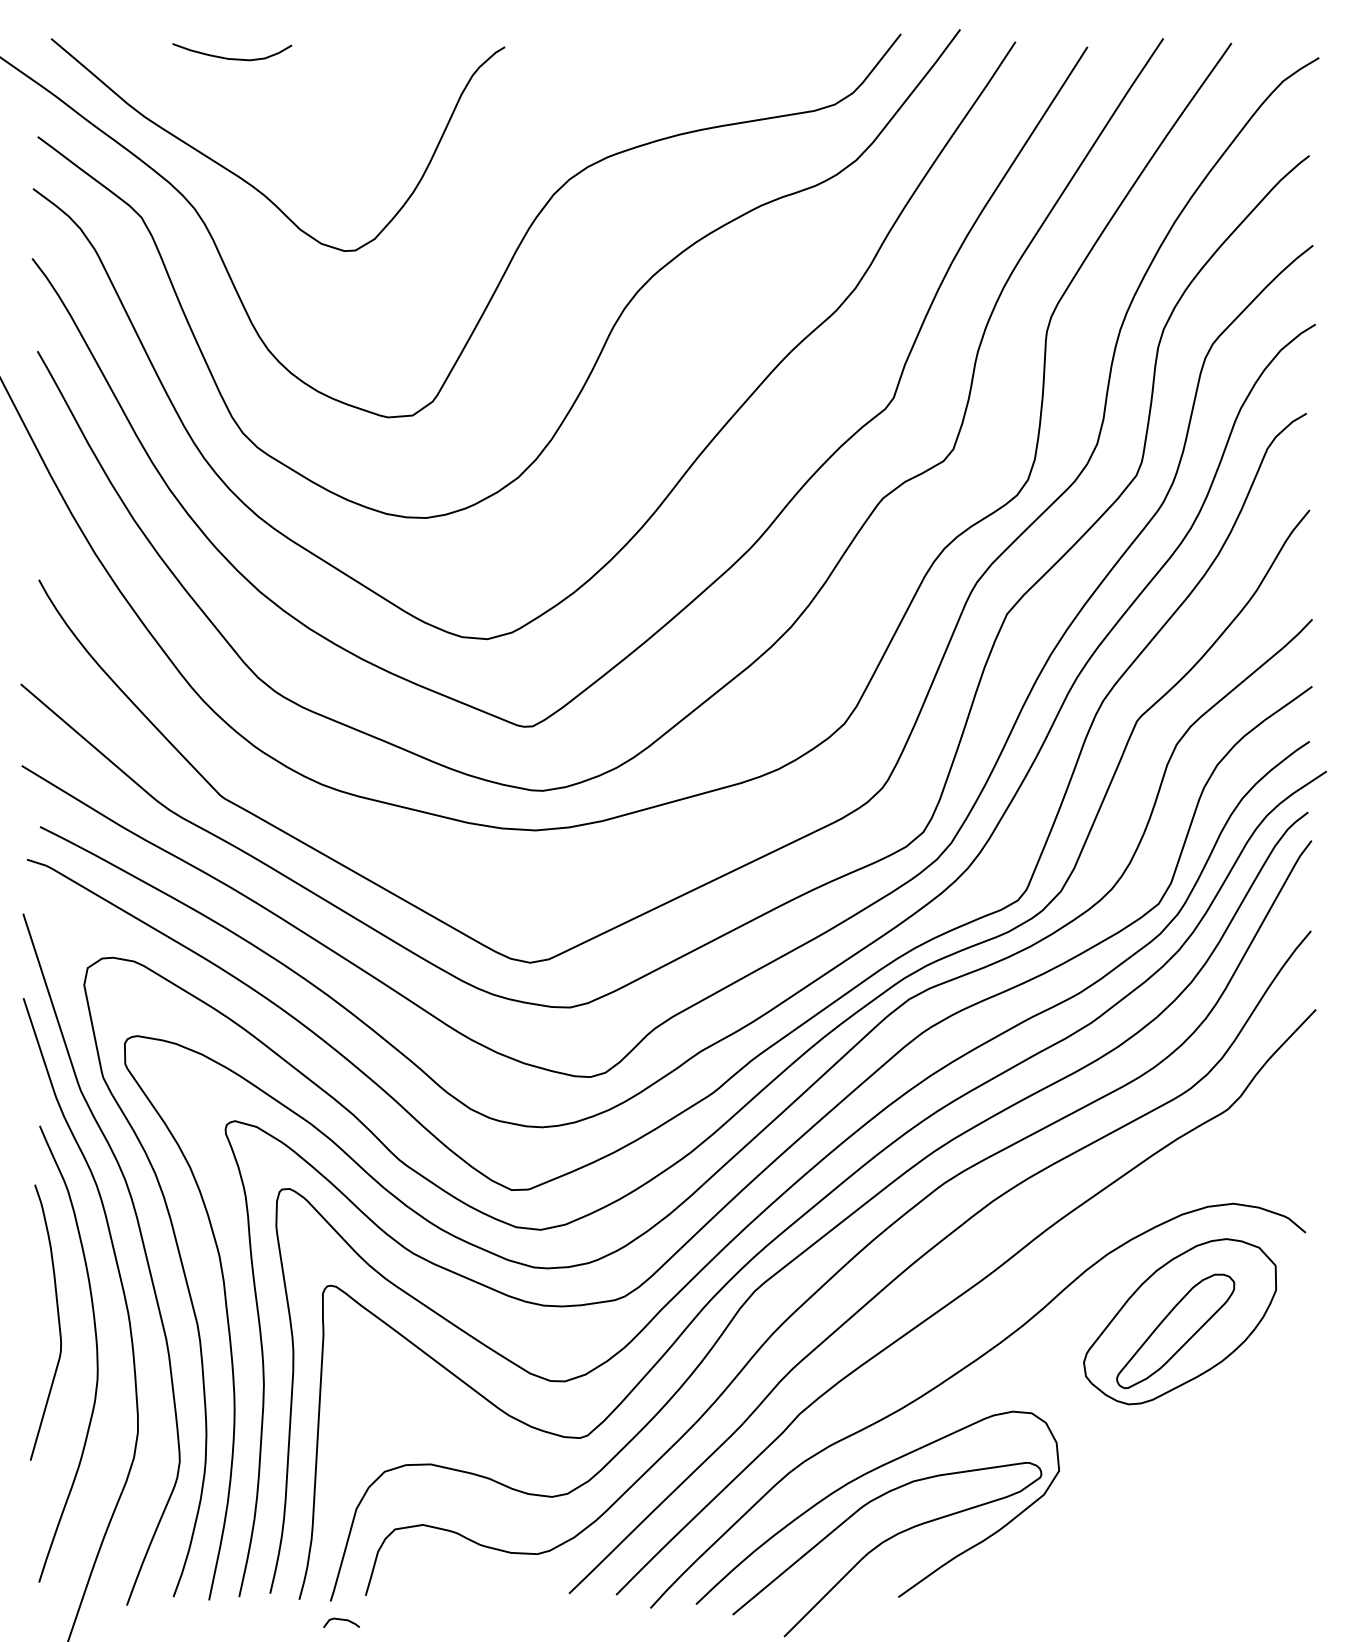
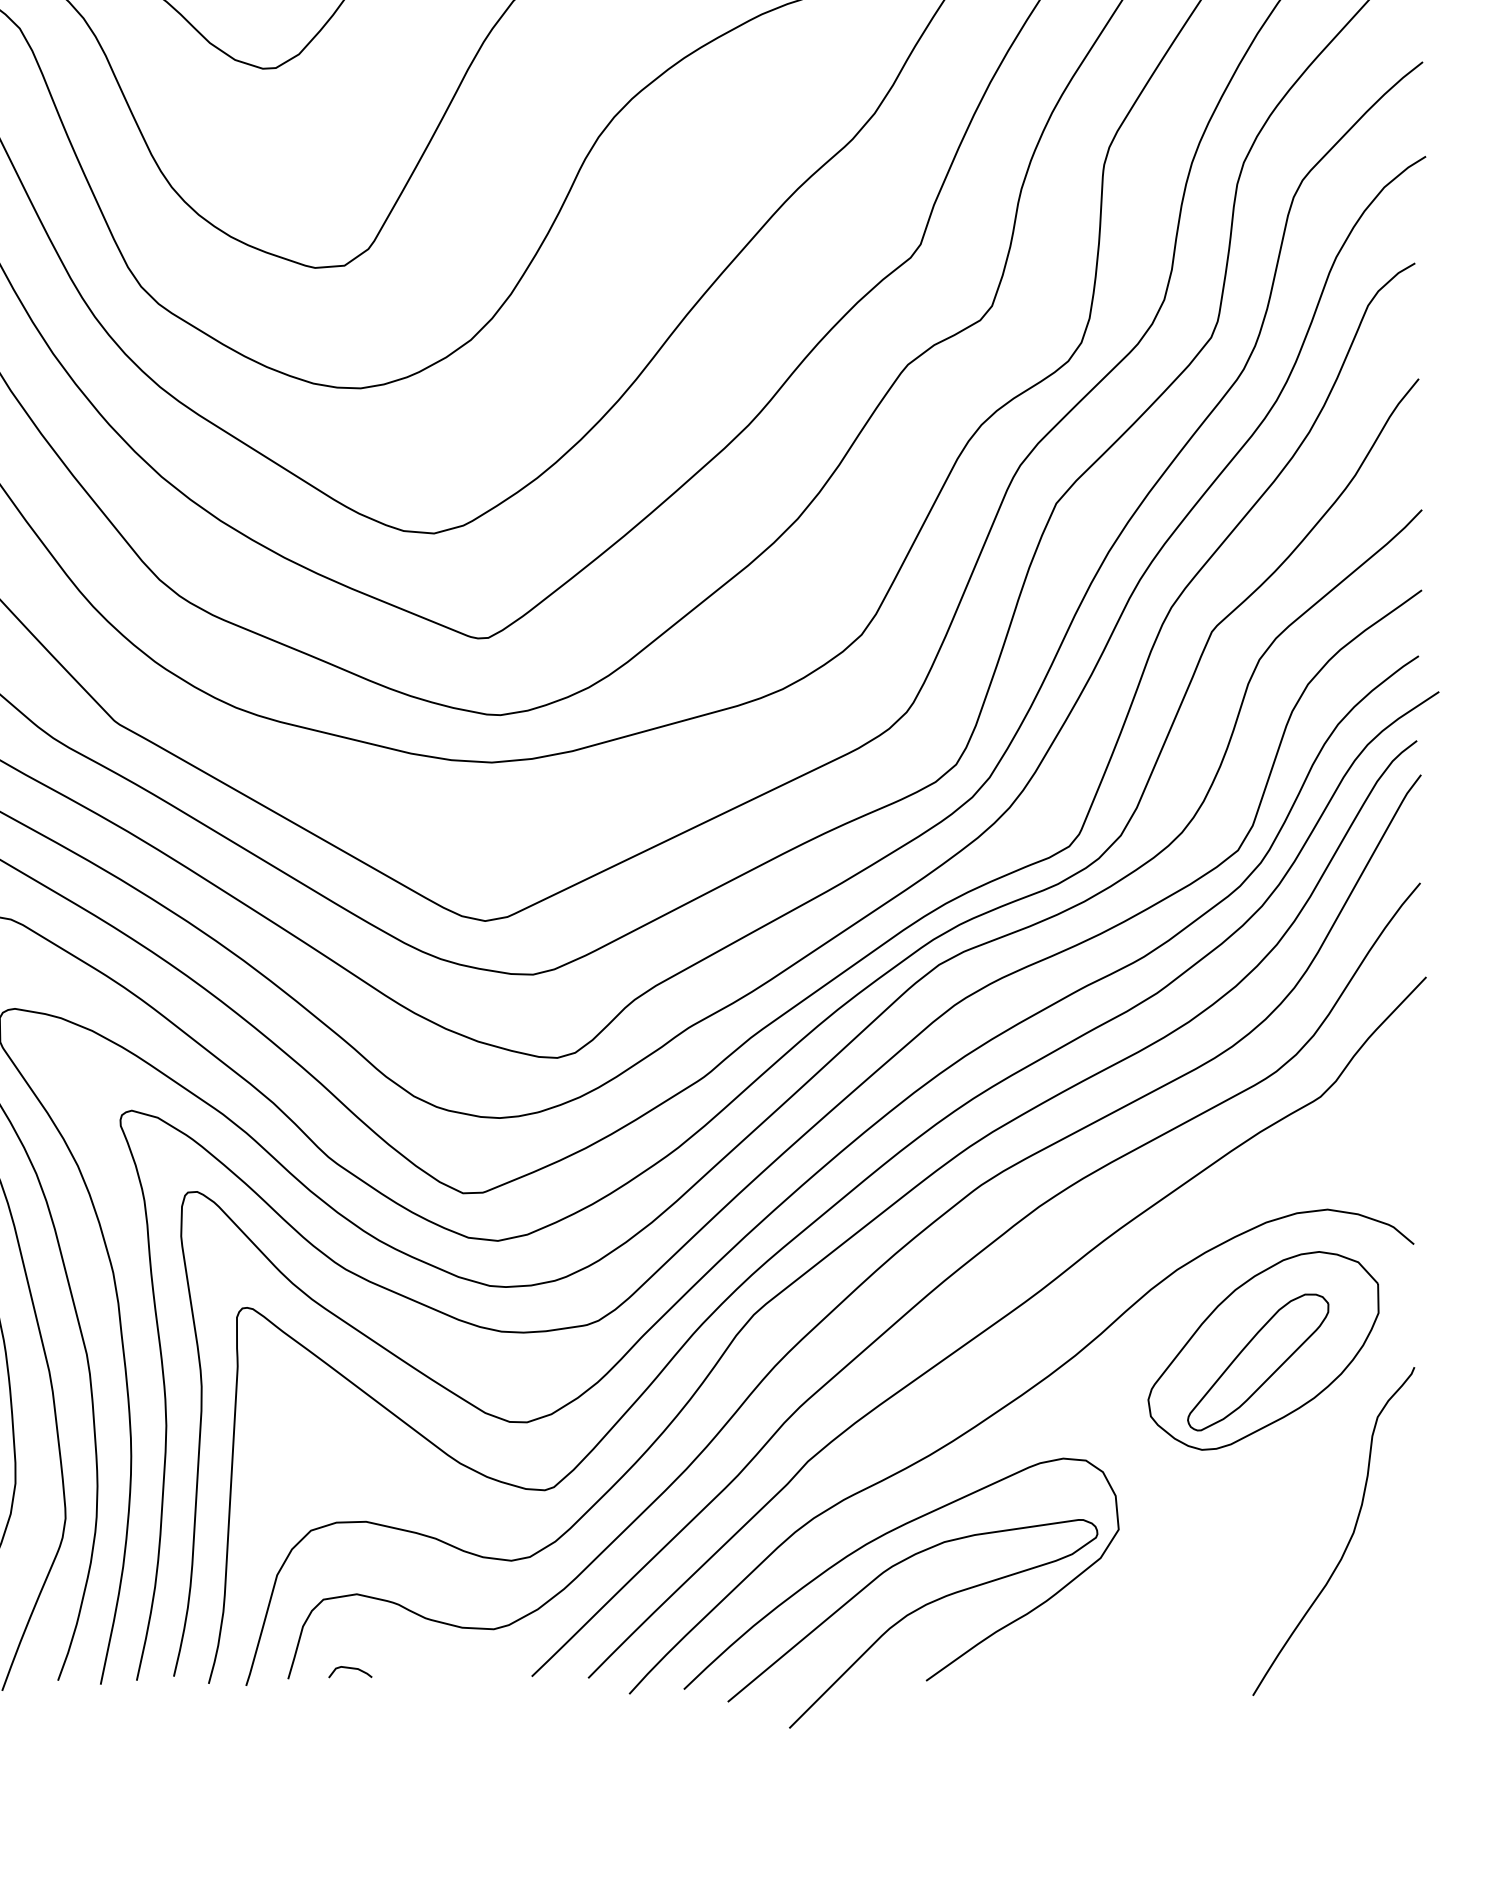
curve: (1252, 1476) -> (1350, 1536), added
curve: (341, 1620) -> (350, 1669), moved

